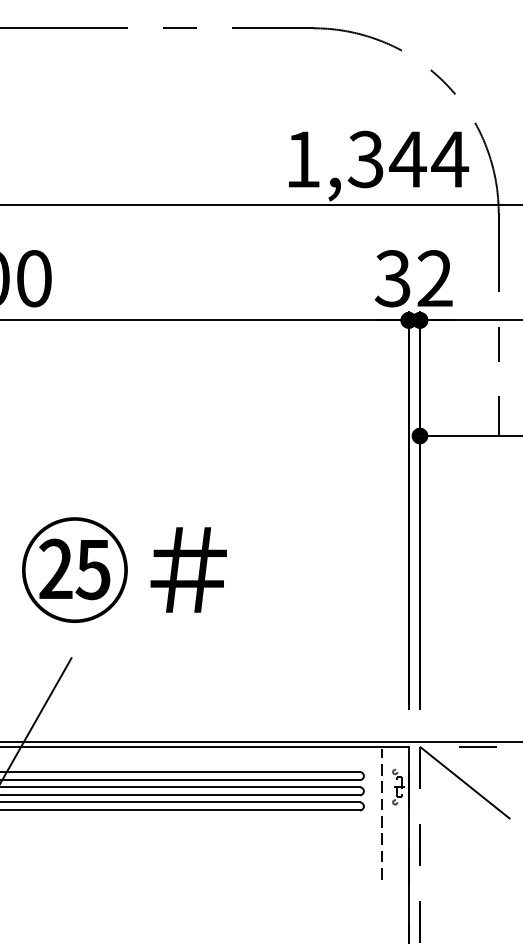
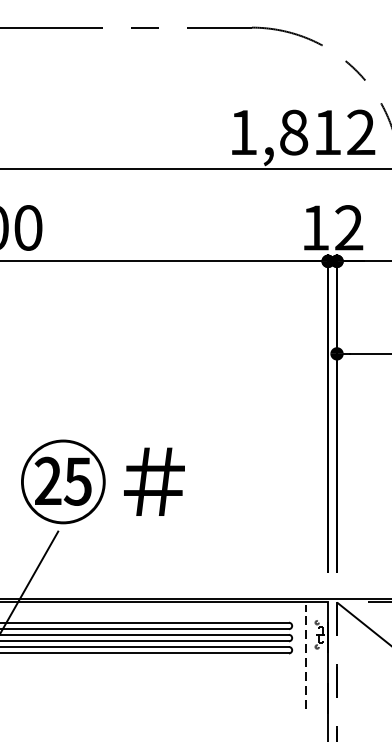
text: (408, 159) -> (327, 132), 1,344 -> 1,812
text: (392, 278) -> (315, 227), 32 -> 12
text: (124, 569) -> (103, 481), moved

